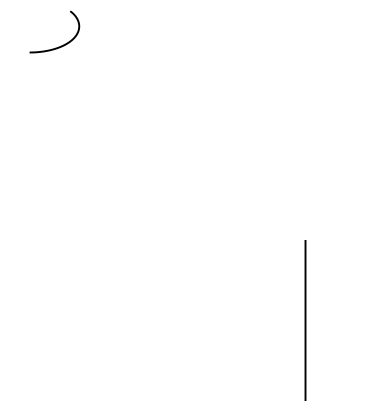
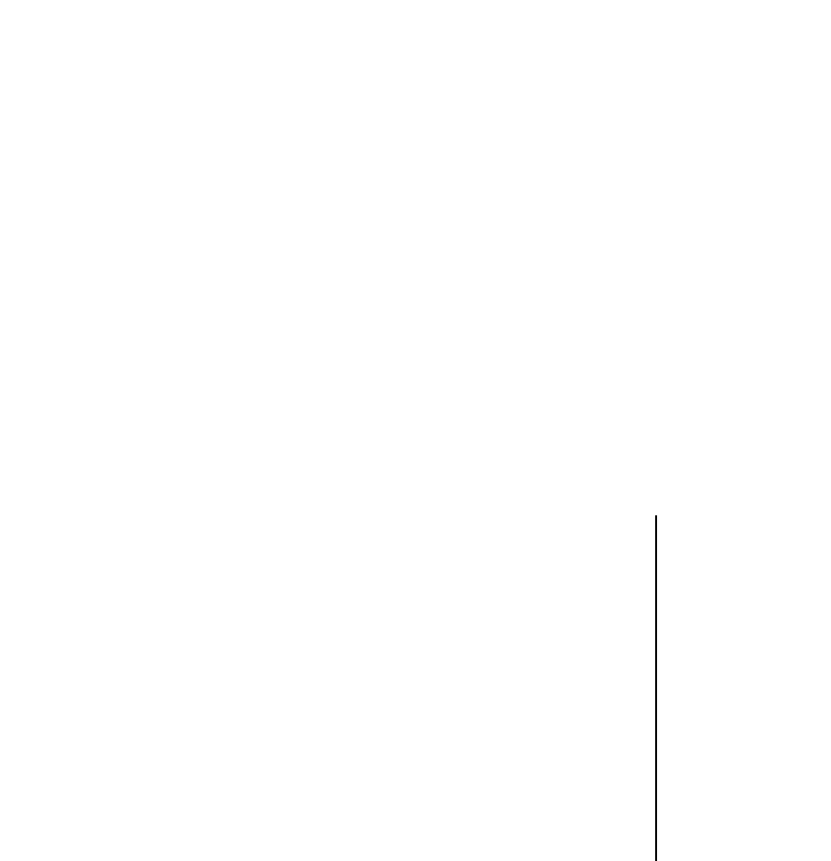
curve: (58, 46) -> (125, 99), removed

